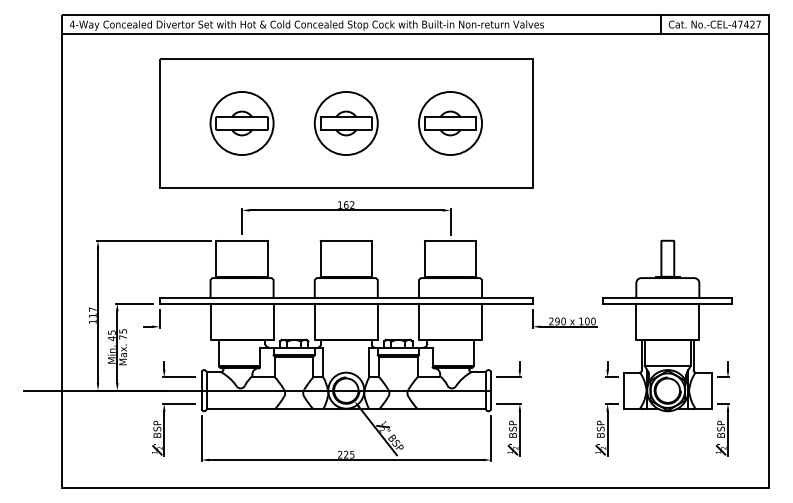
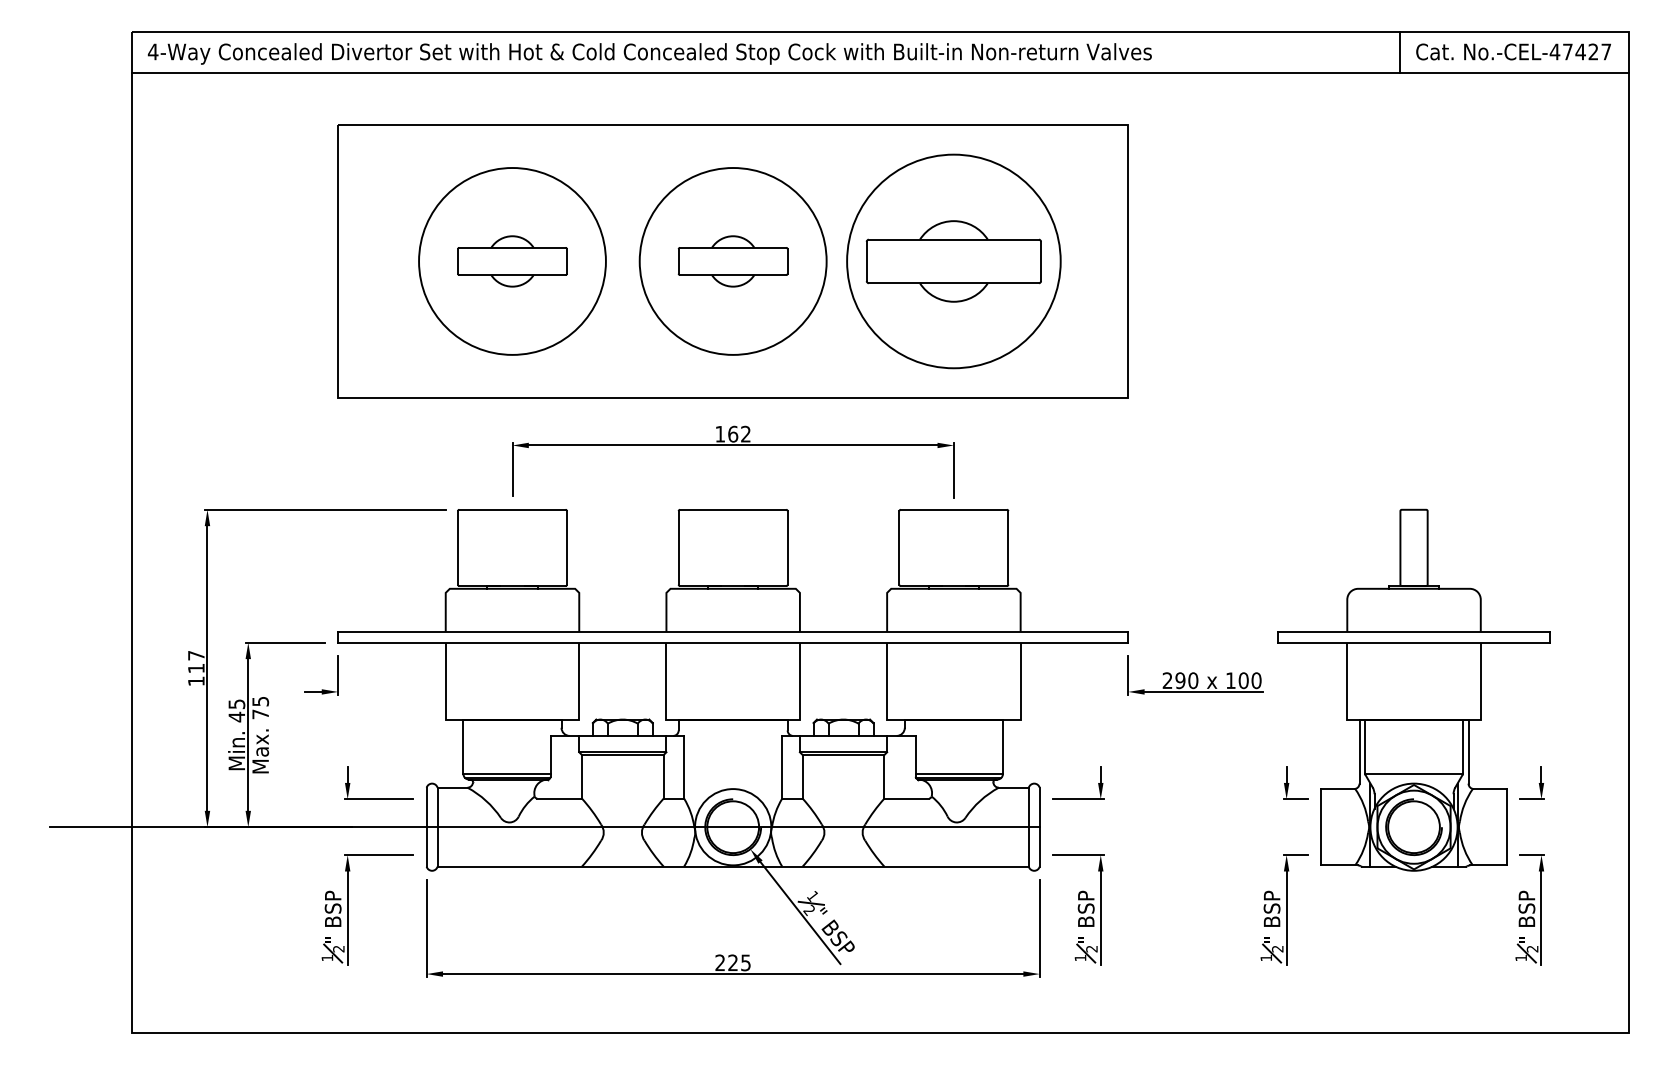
circle: (241, 123) -> (511, 261), size x1.4
circle: (345, 123) -> (731, 261), size x1.4
part: (450, 123) -> (953, 261), size x1.6

